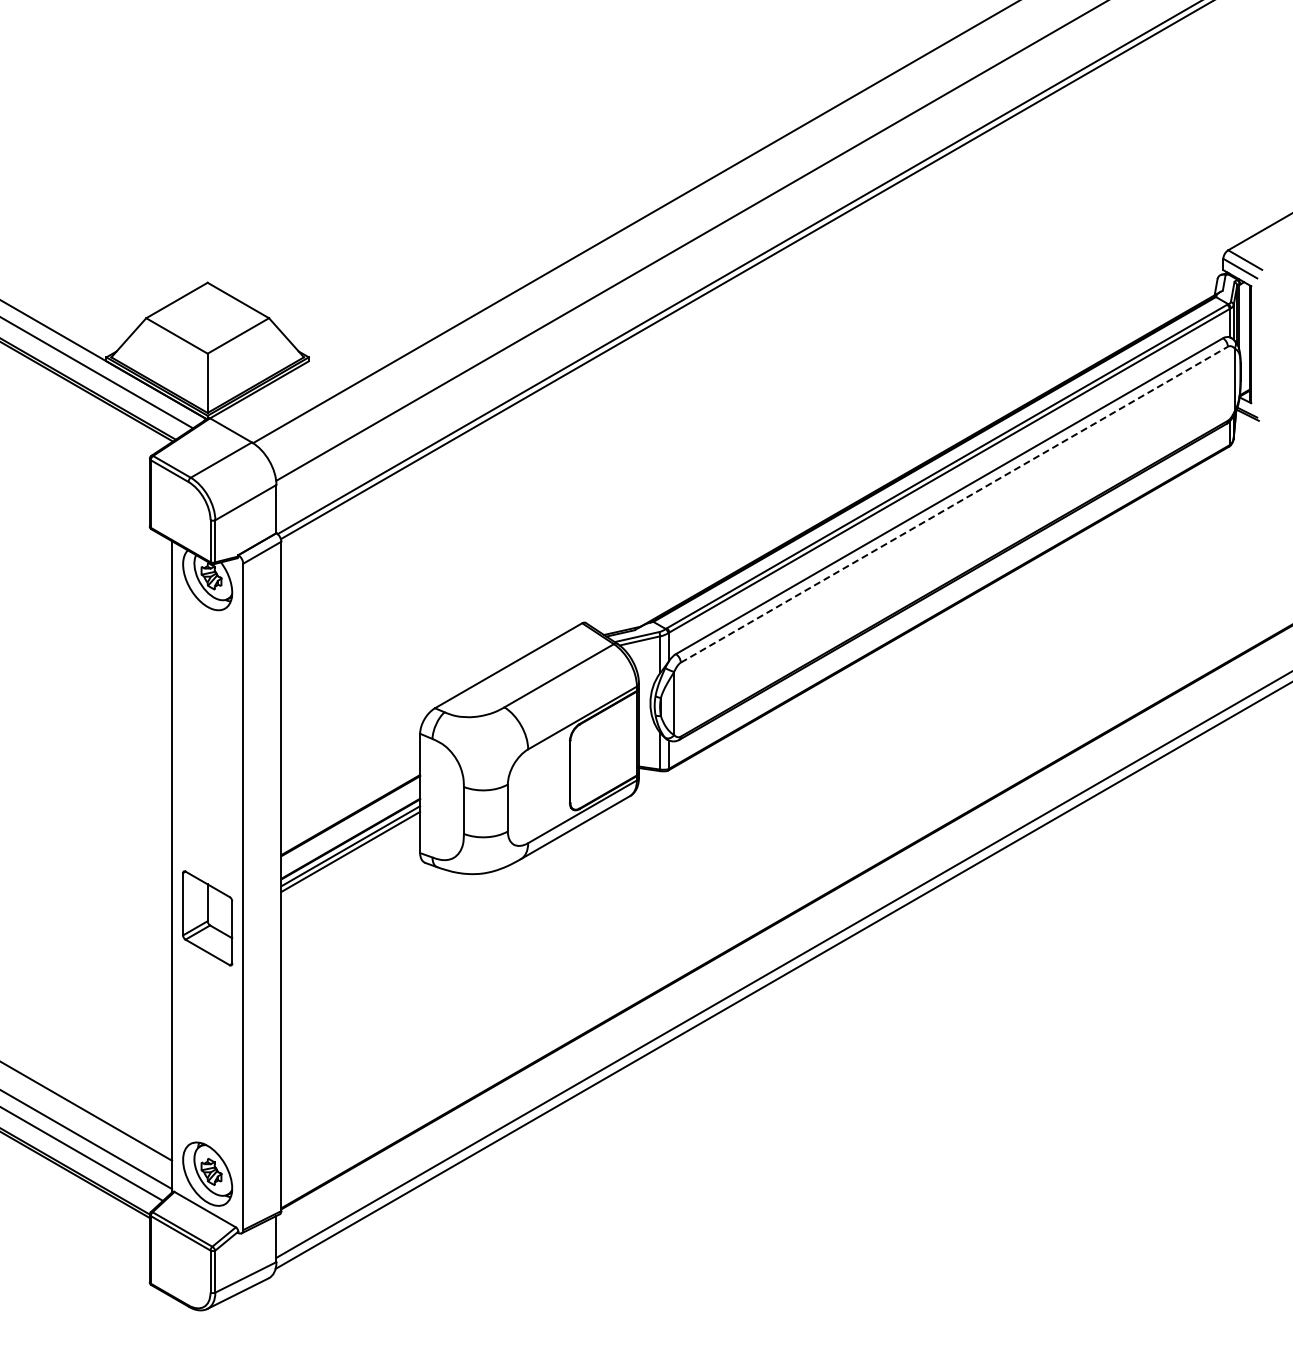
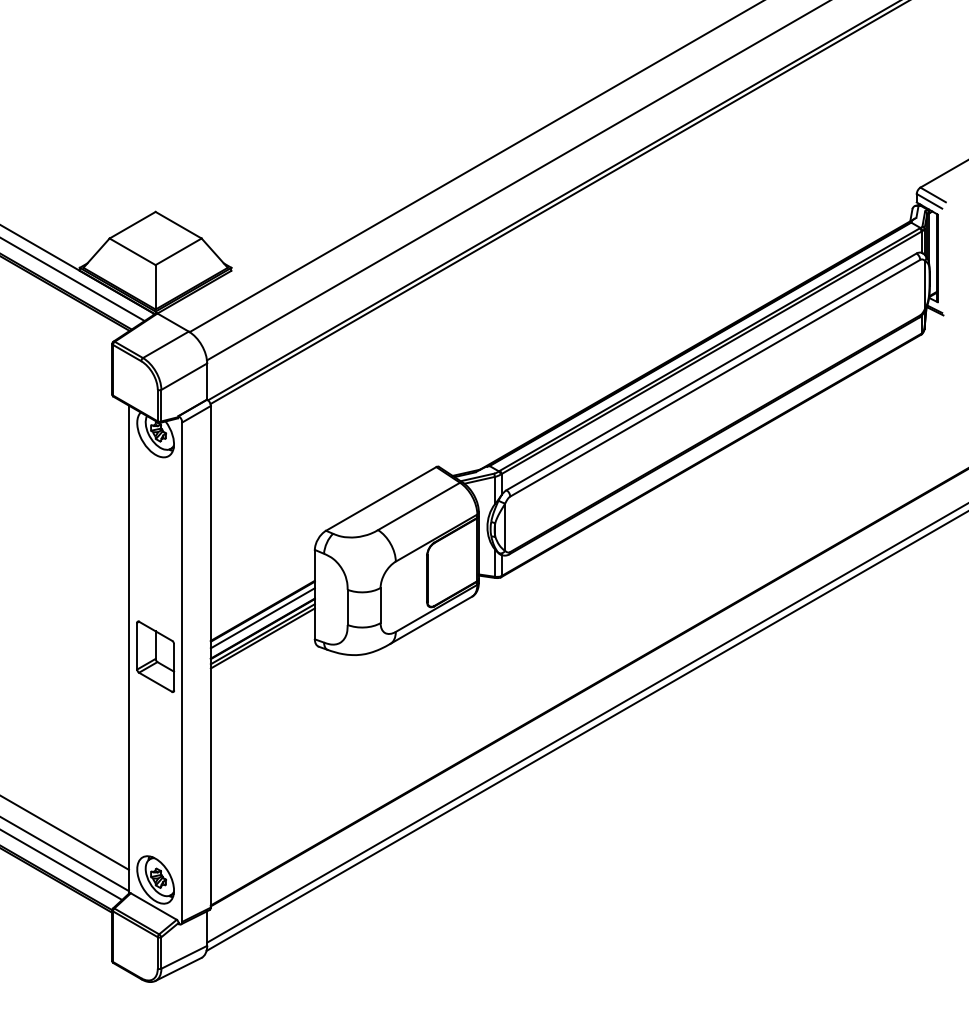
line: (954, 504) -> (715, 378), dashed -> solid
line: (350, 824) -> (262, 617), added
part: (207, 918) -> (155, 656), moved

